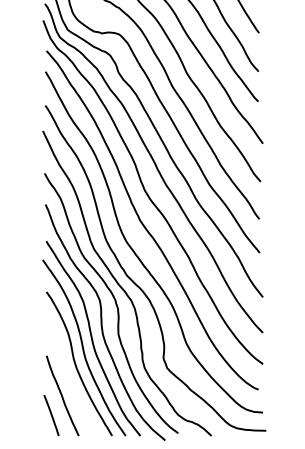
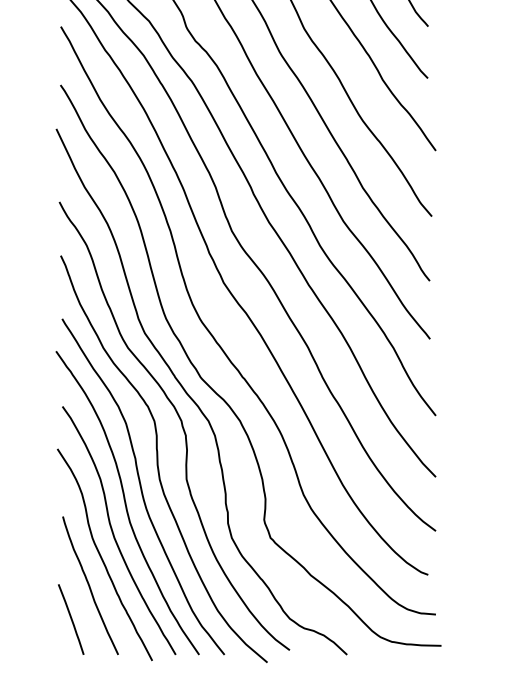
curve: (69, 378) -> (102, 555), added

